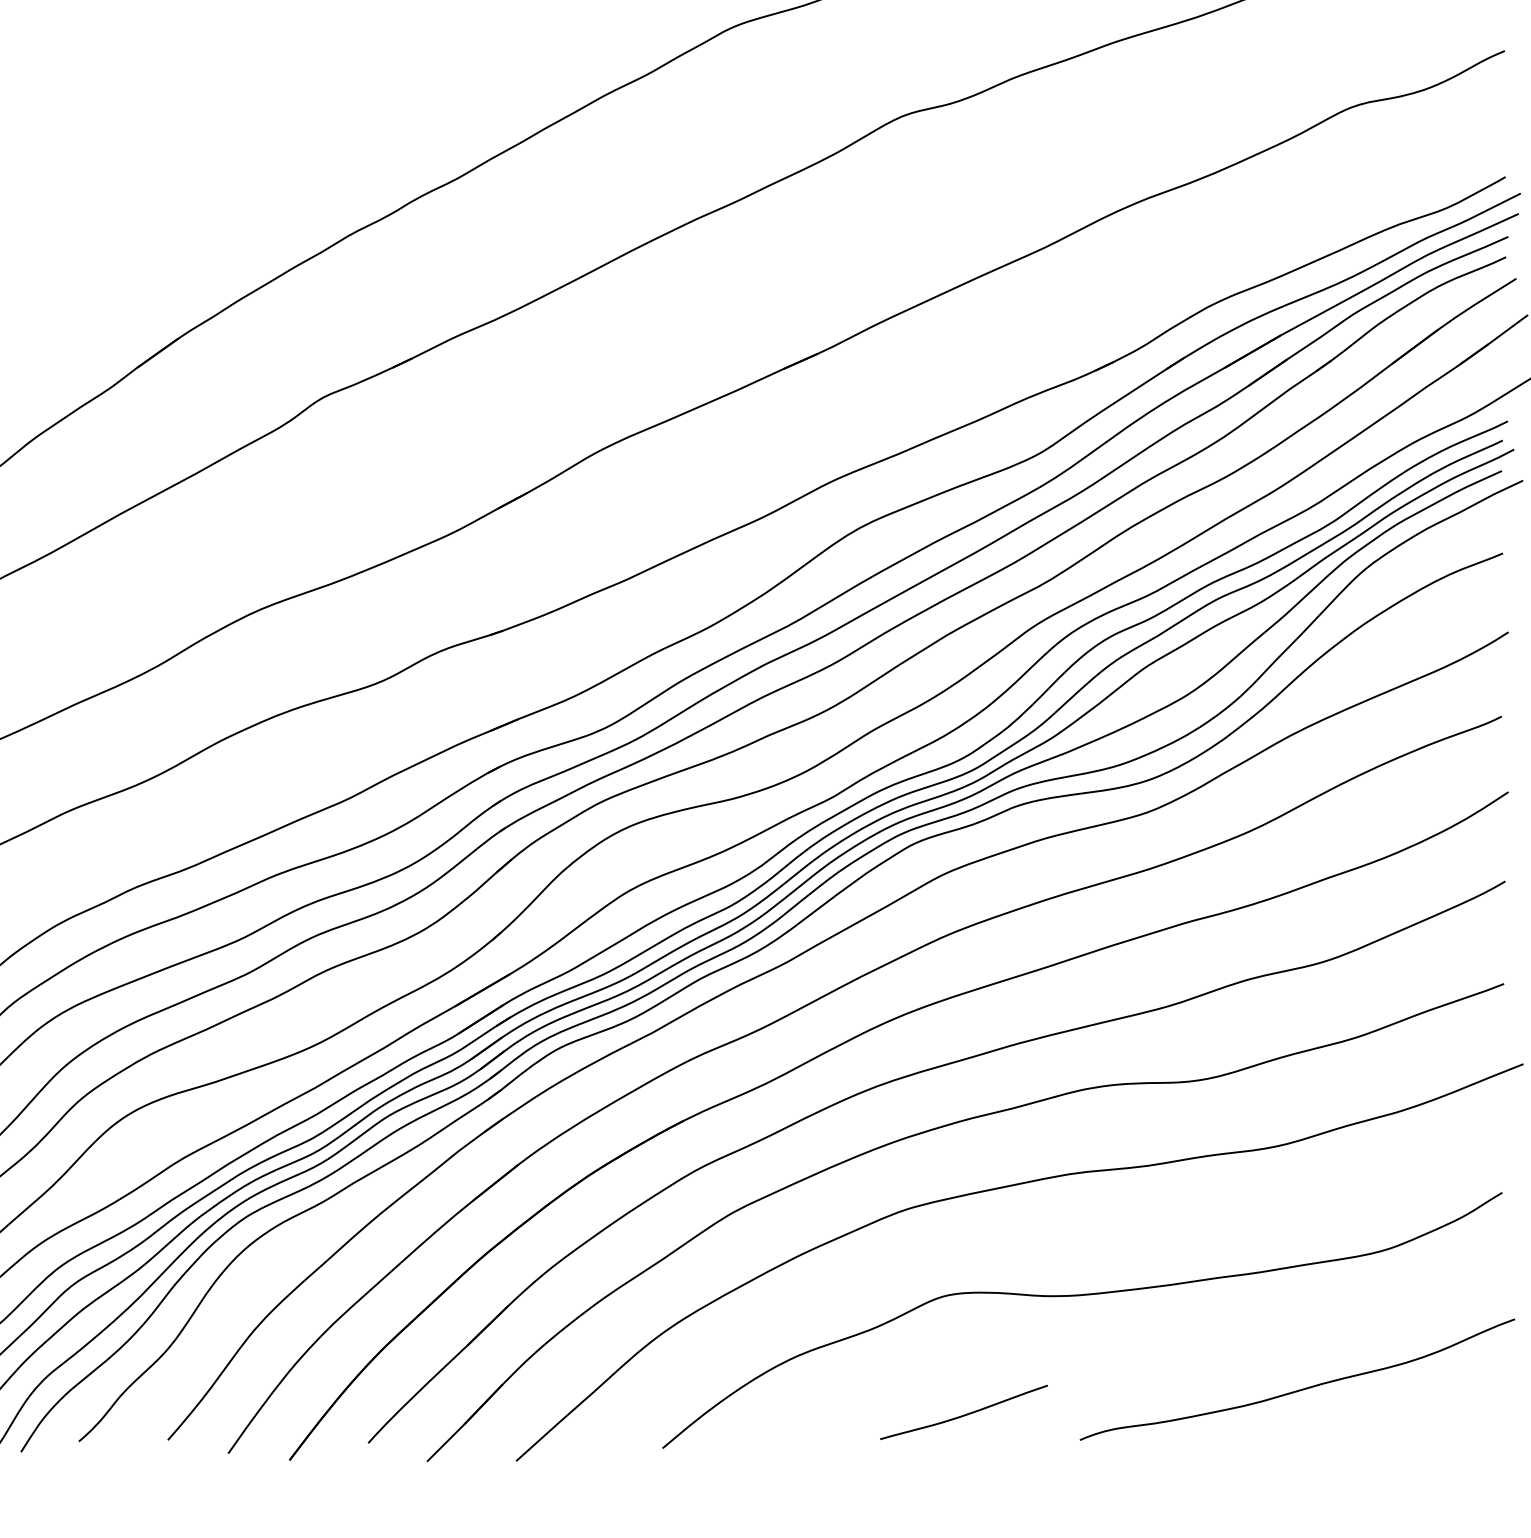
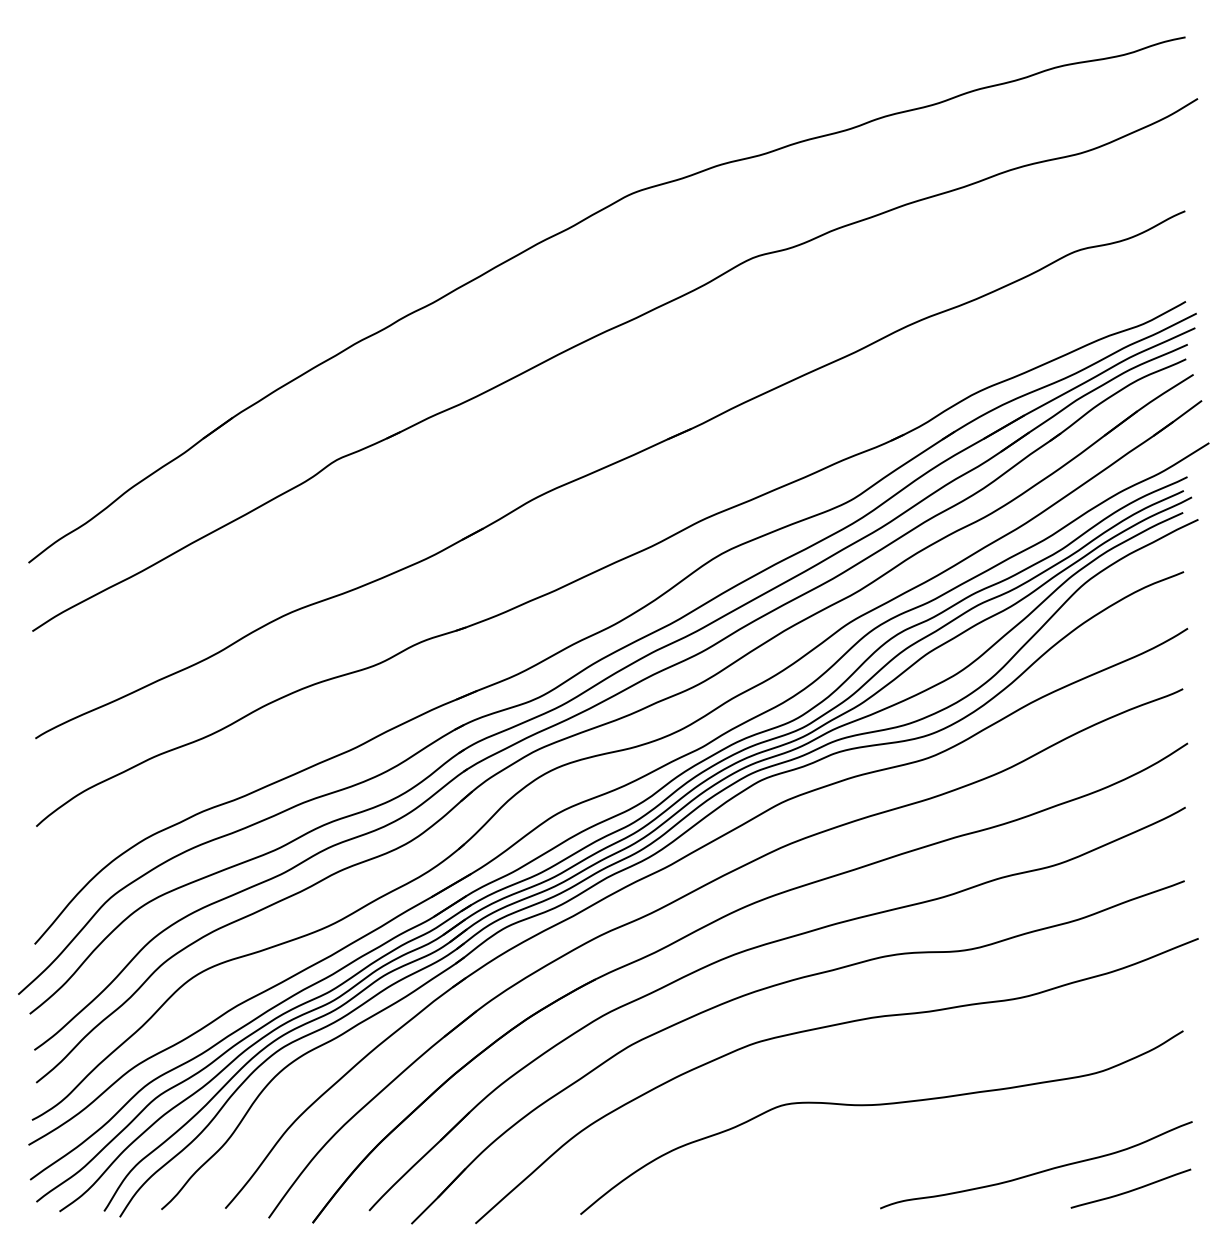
curve: (964, 1413) -> (1131, 1189), moved

